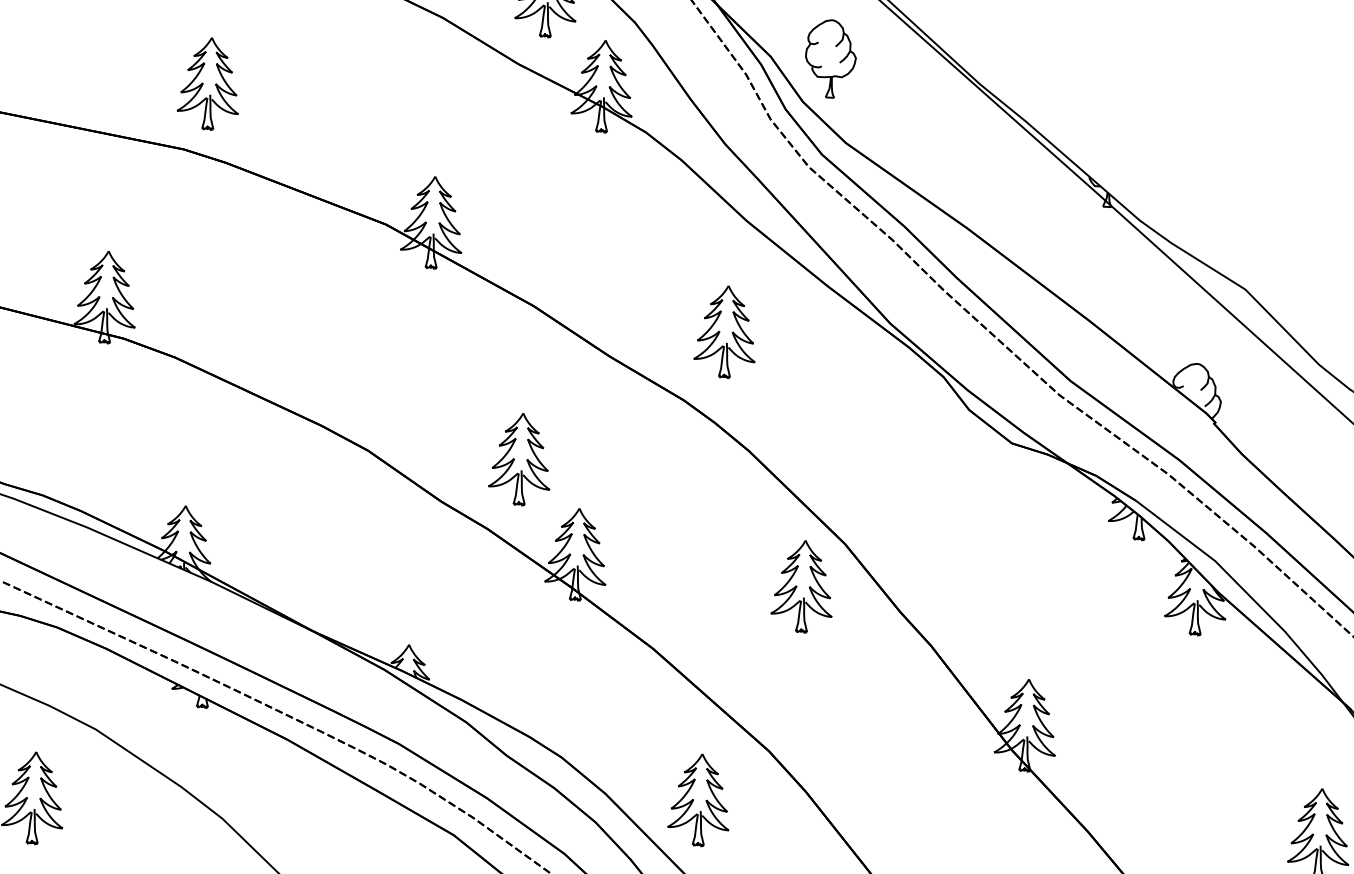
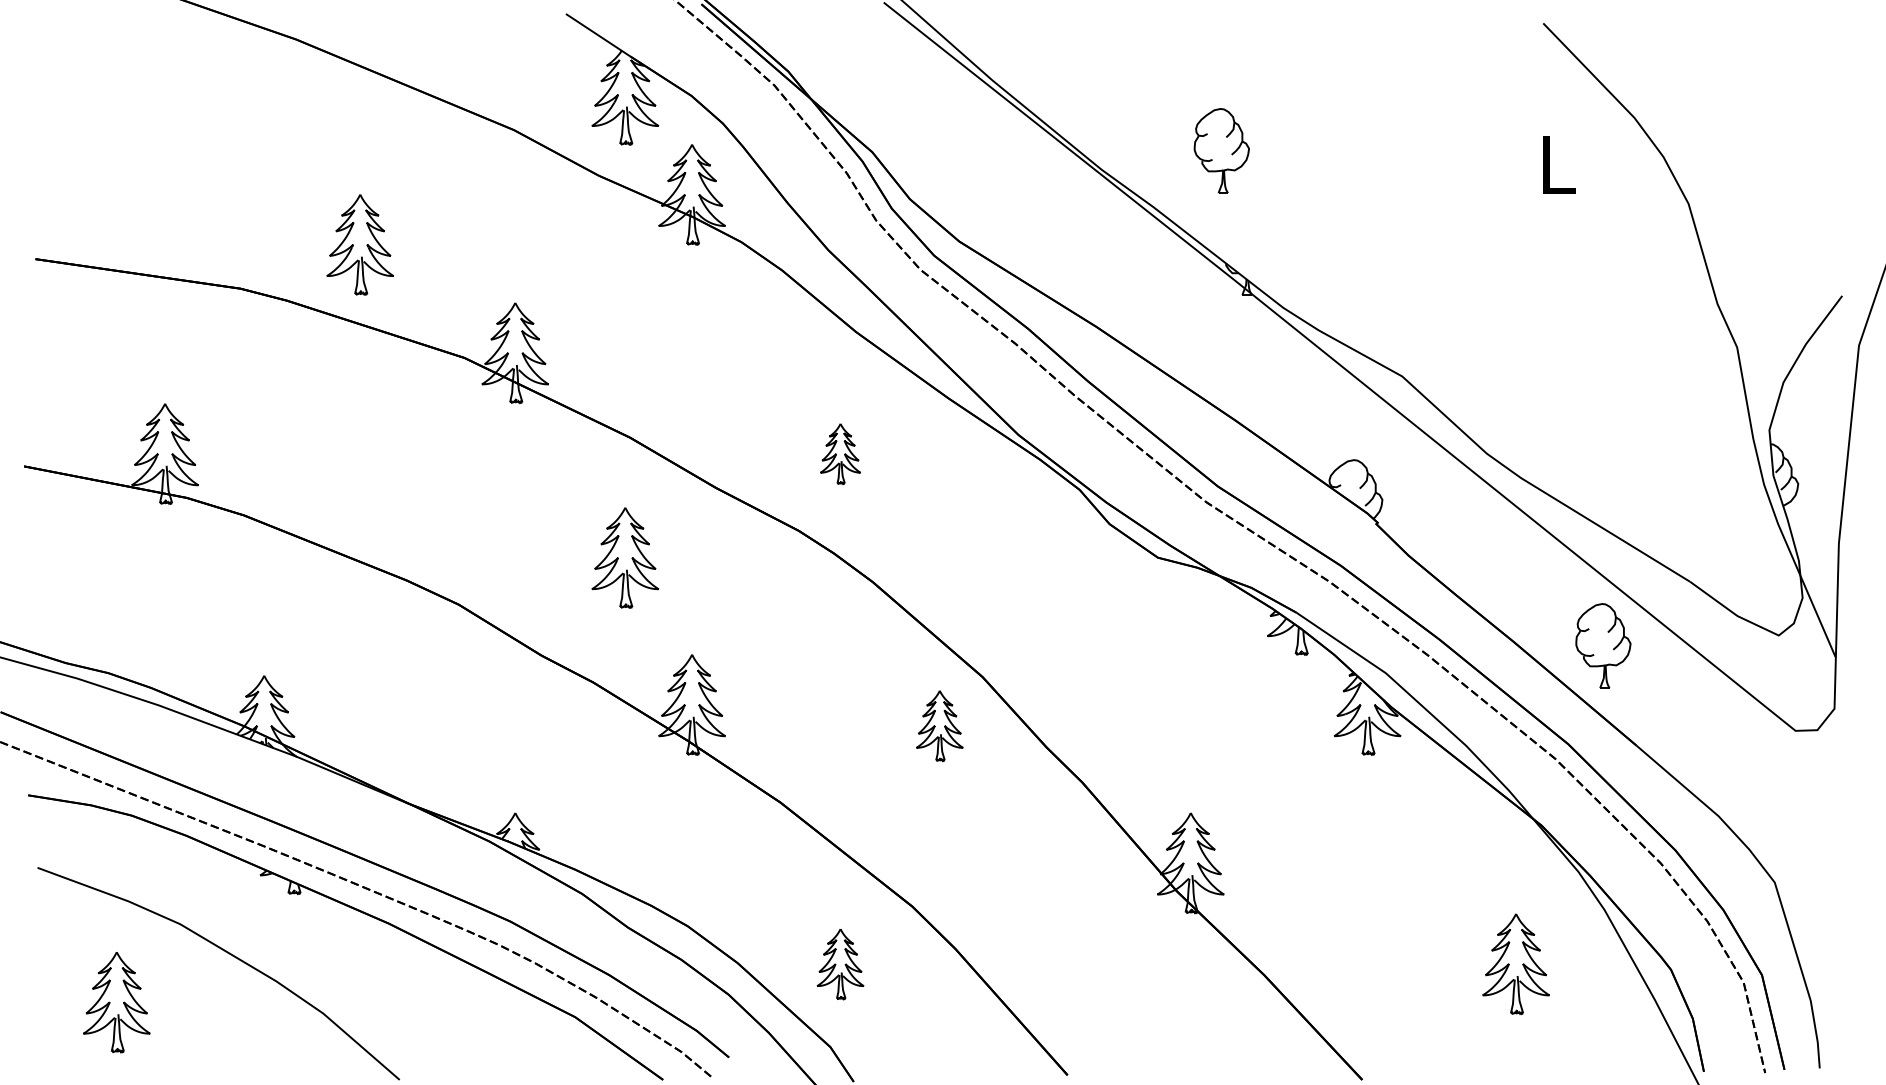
part: (830, 58) -> (1221, 150), moved
part: (208, 83) -> (359, 244), moved
part: (725, 331) -> (840, 453), size x0.6
part: (520, 459) -> (625, 557), moved
part: (802, 586) -> (939, 725), size x0.7
part: (699, 800) -> (840, 964), size x0.7

